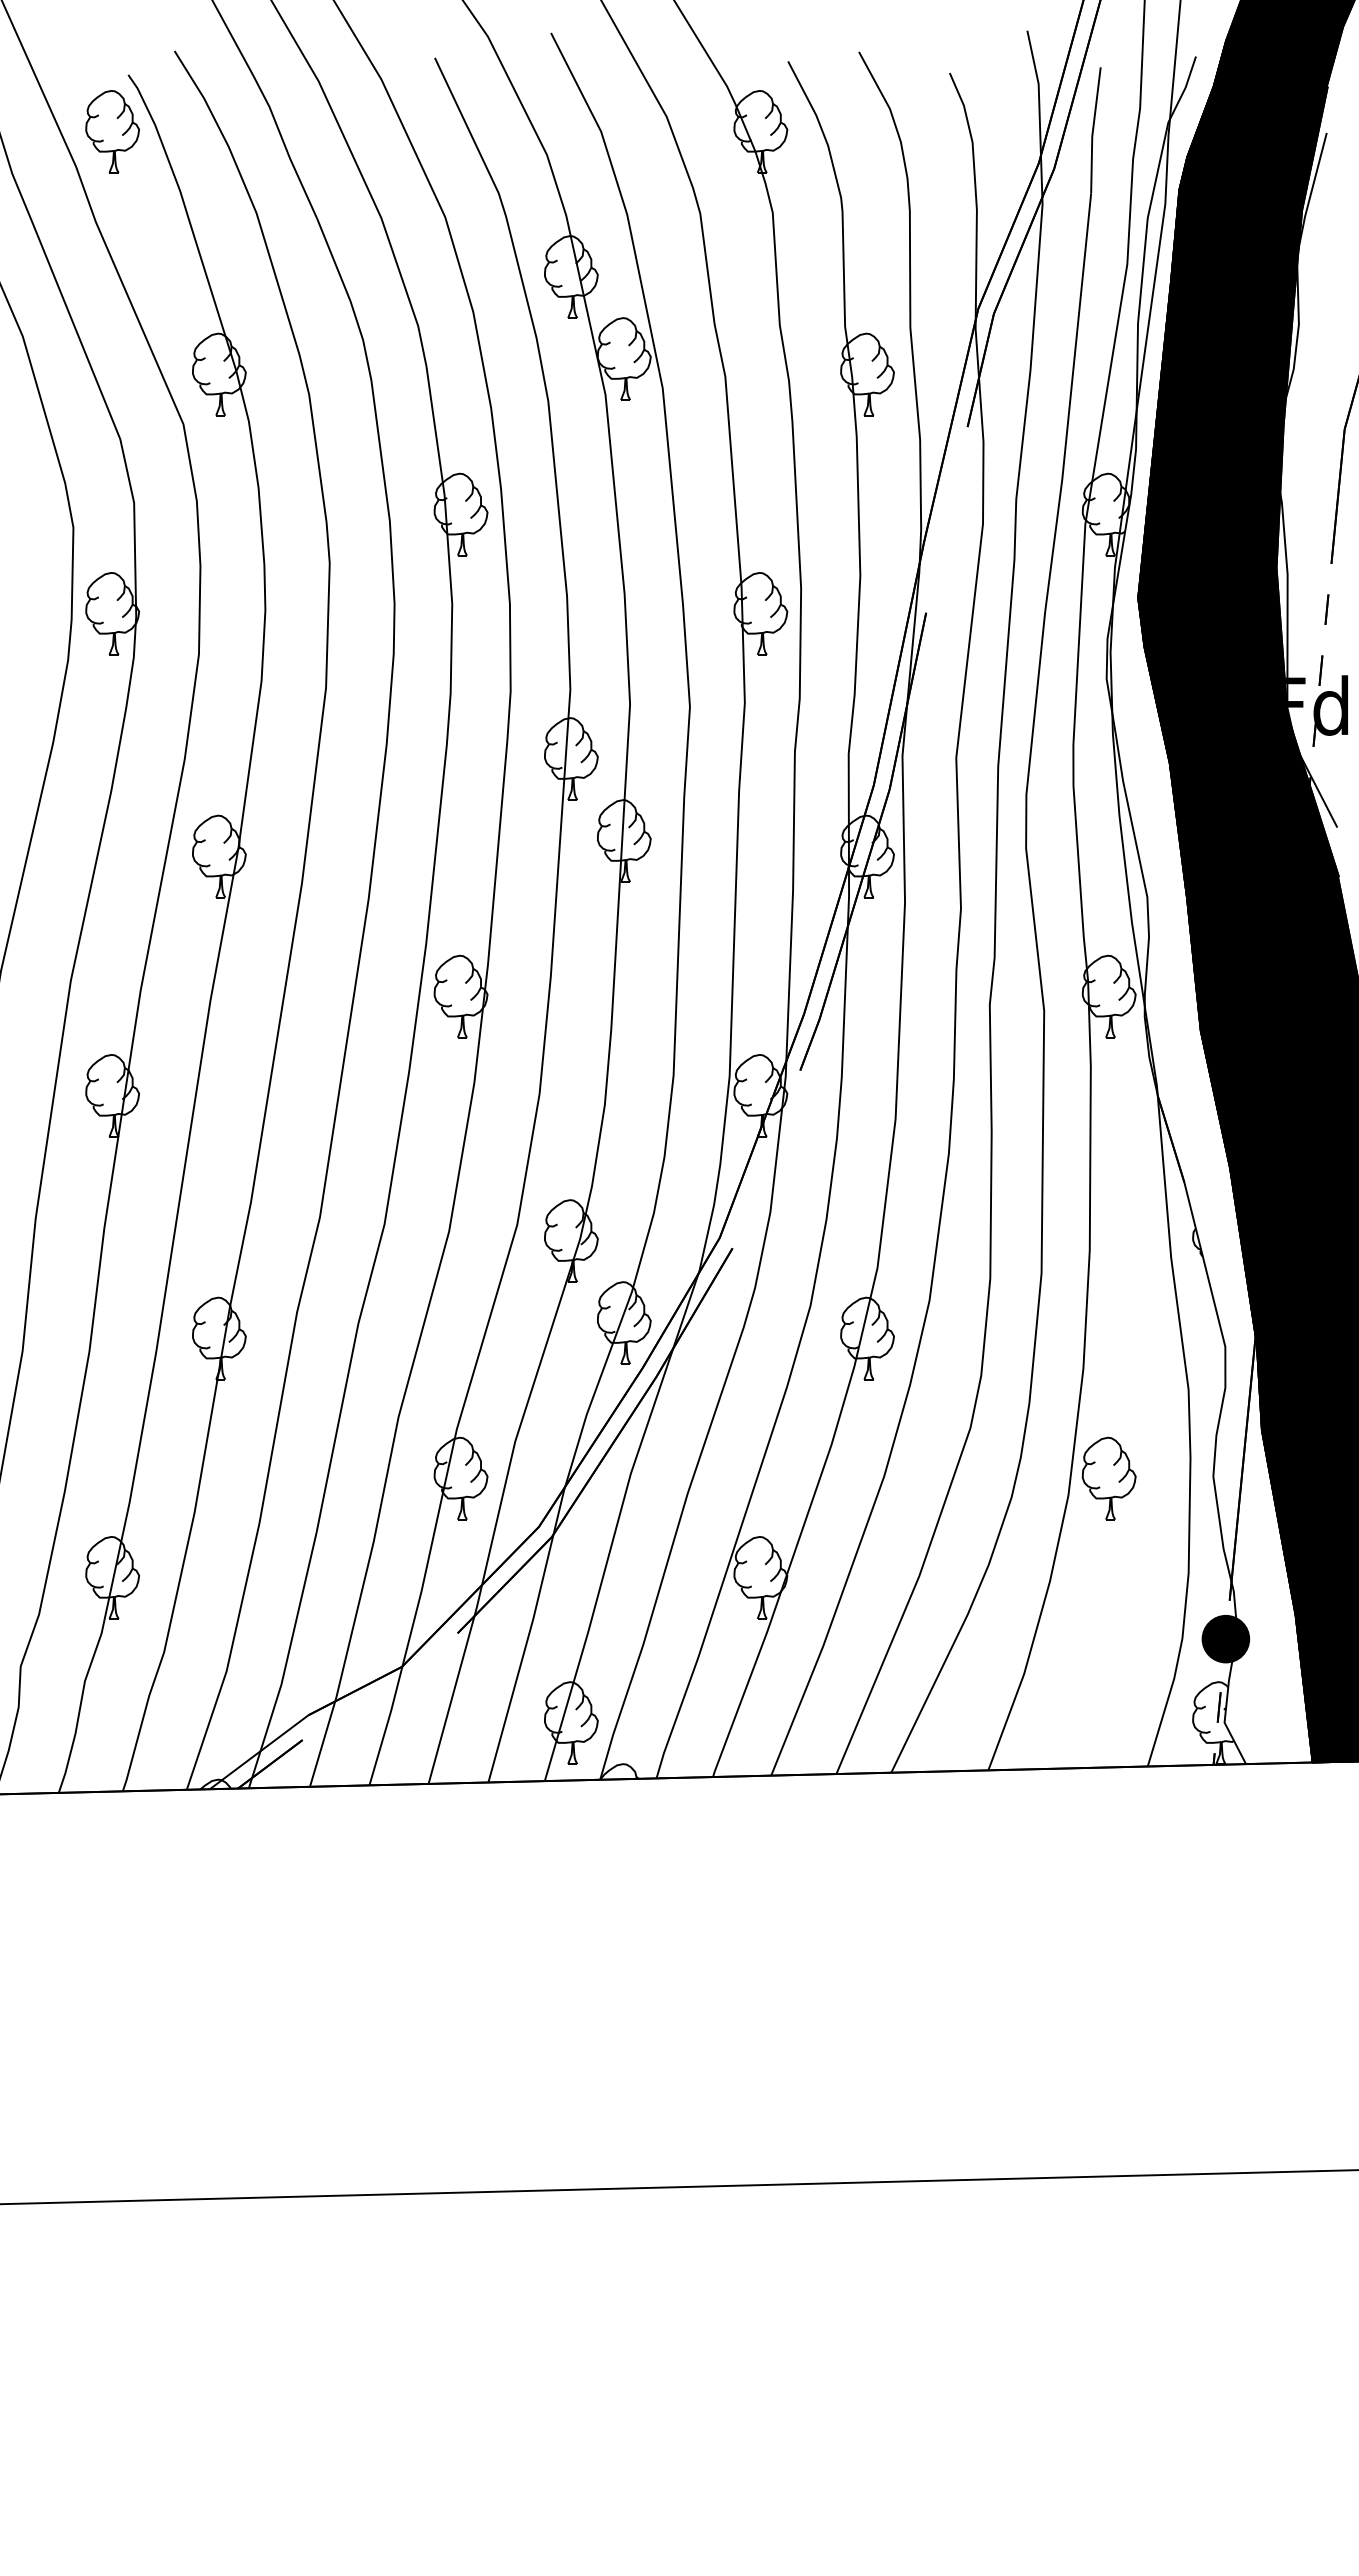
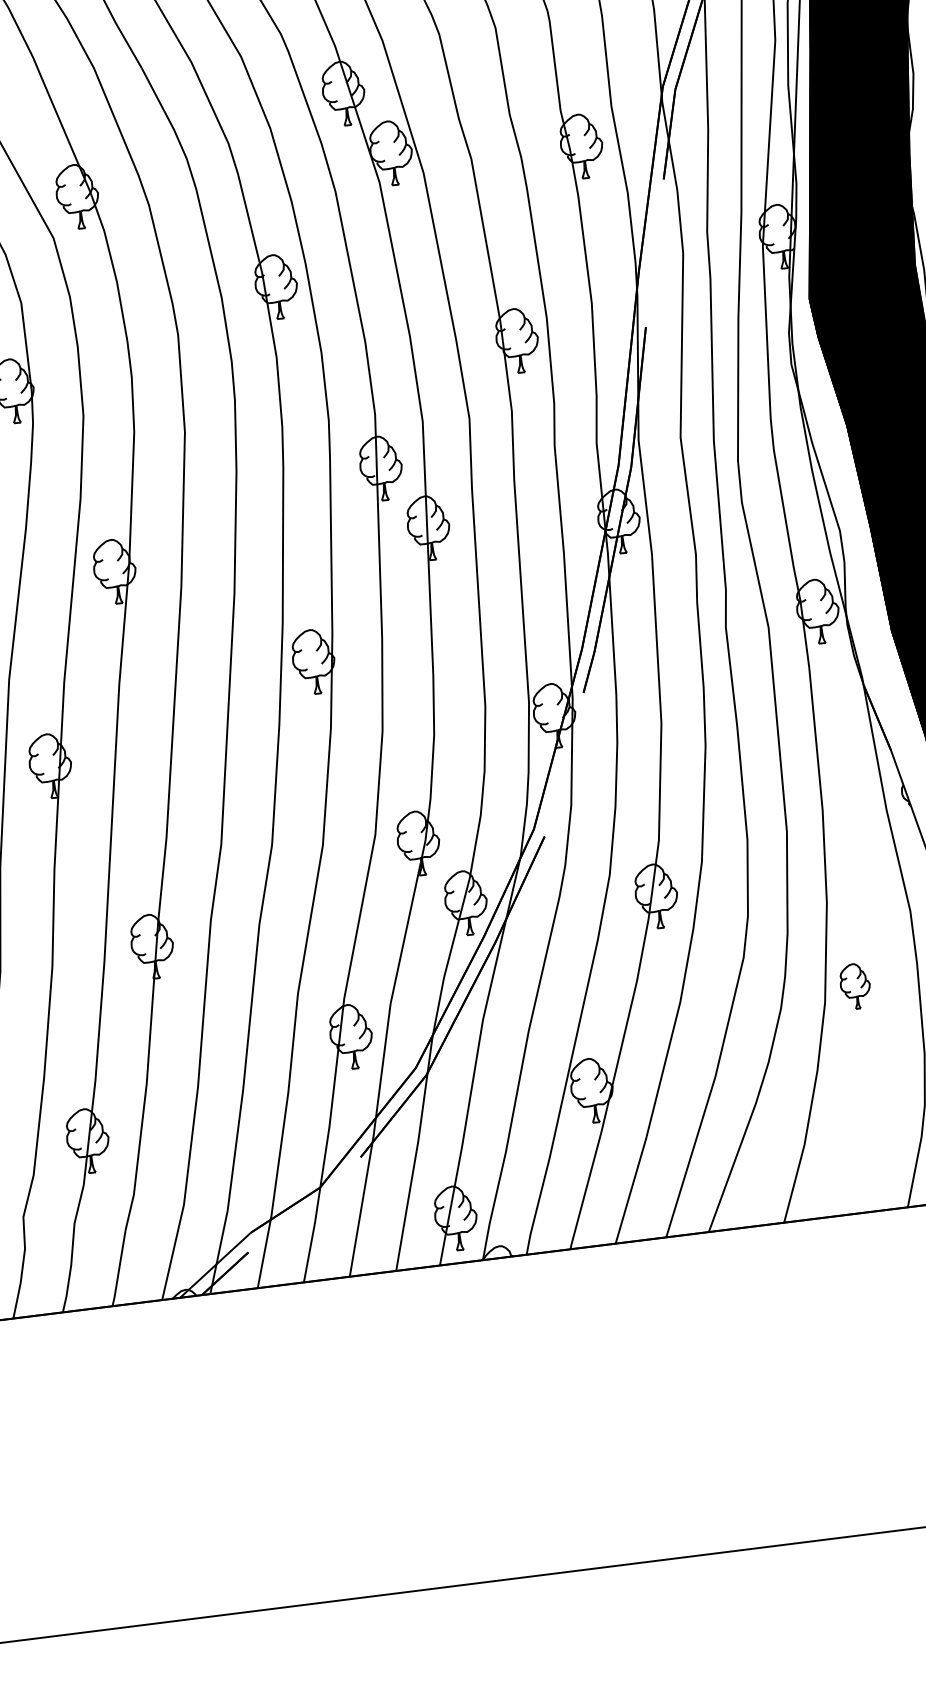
part: (1108, 1478) -> (854, 986), size x0.7

